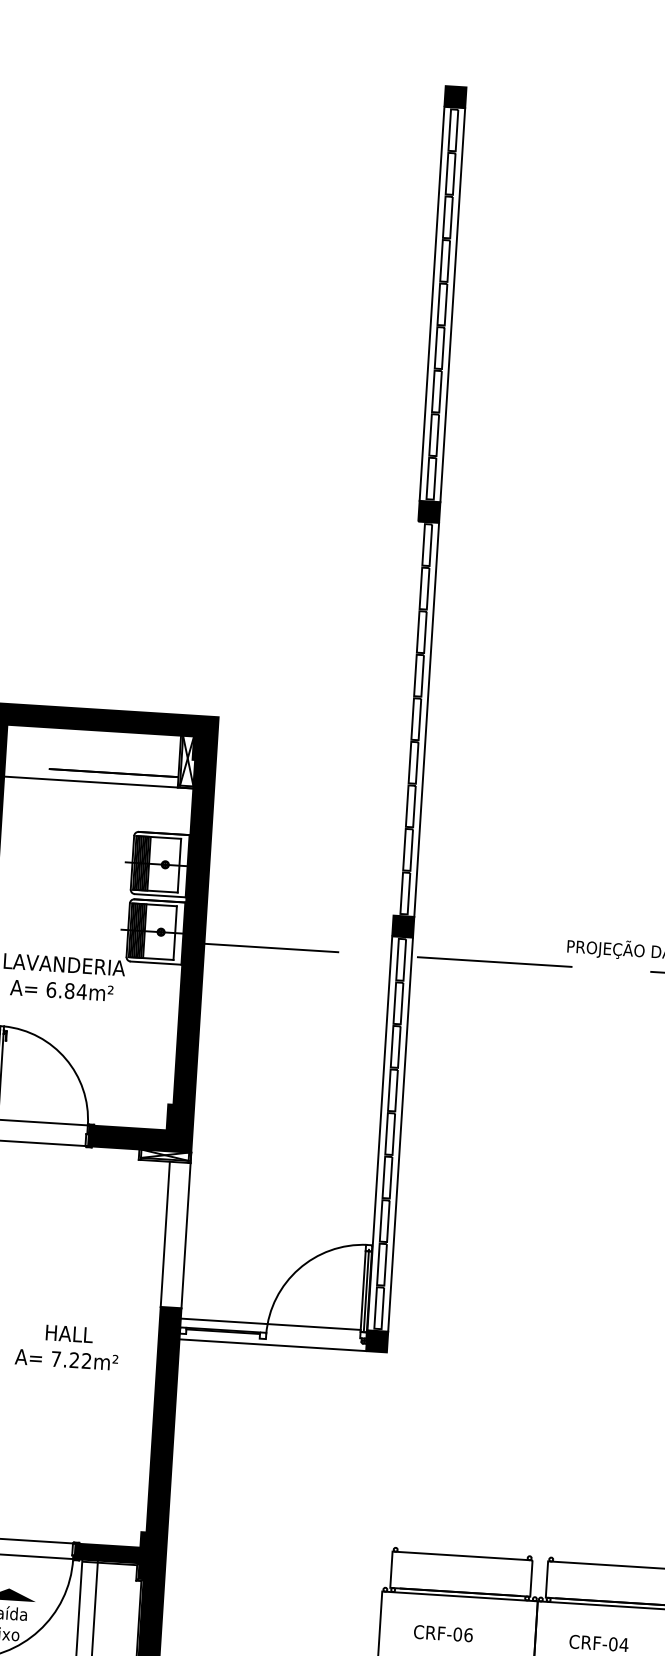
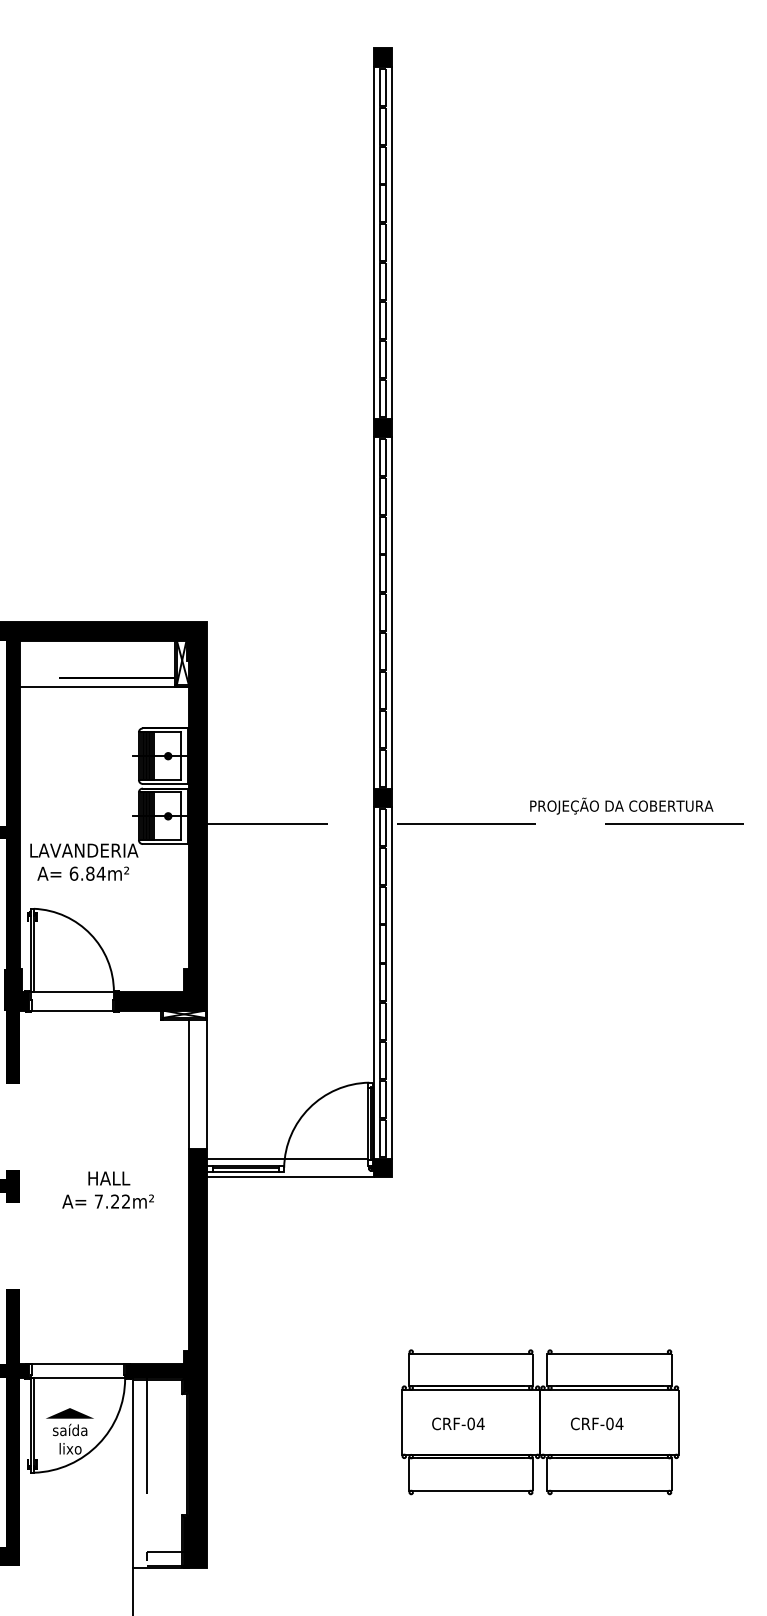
line: (405, 718) -> (373, 612), added
line: (222, 1336) -> (245, 1172), added
text: (468, 1634) -> (480, 1423), CRF-06 -> CRF-04

